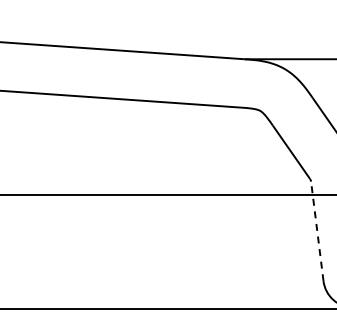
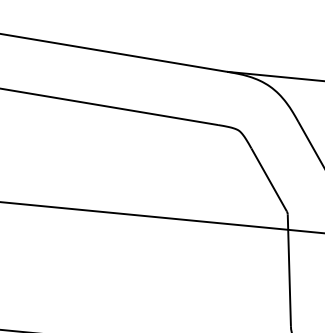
line: (317, 230) -> (289, 269), dashed -> solid

